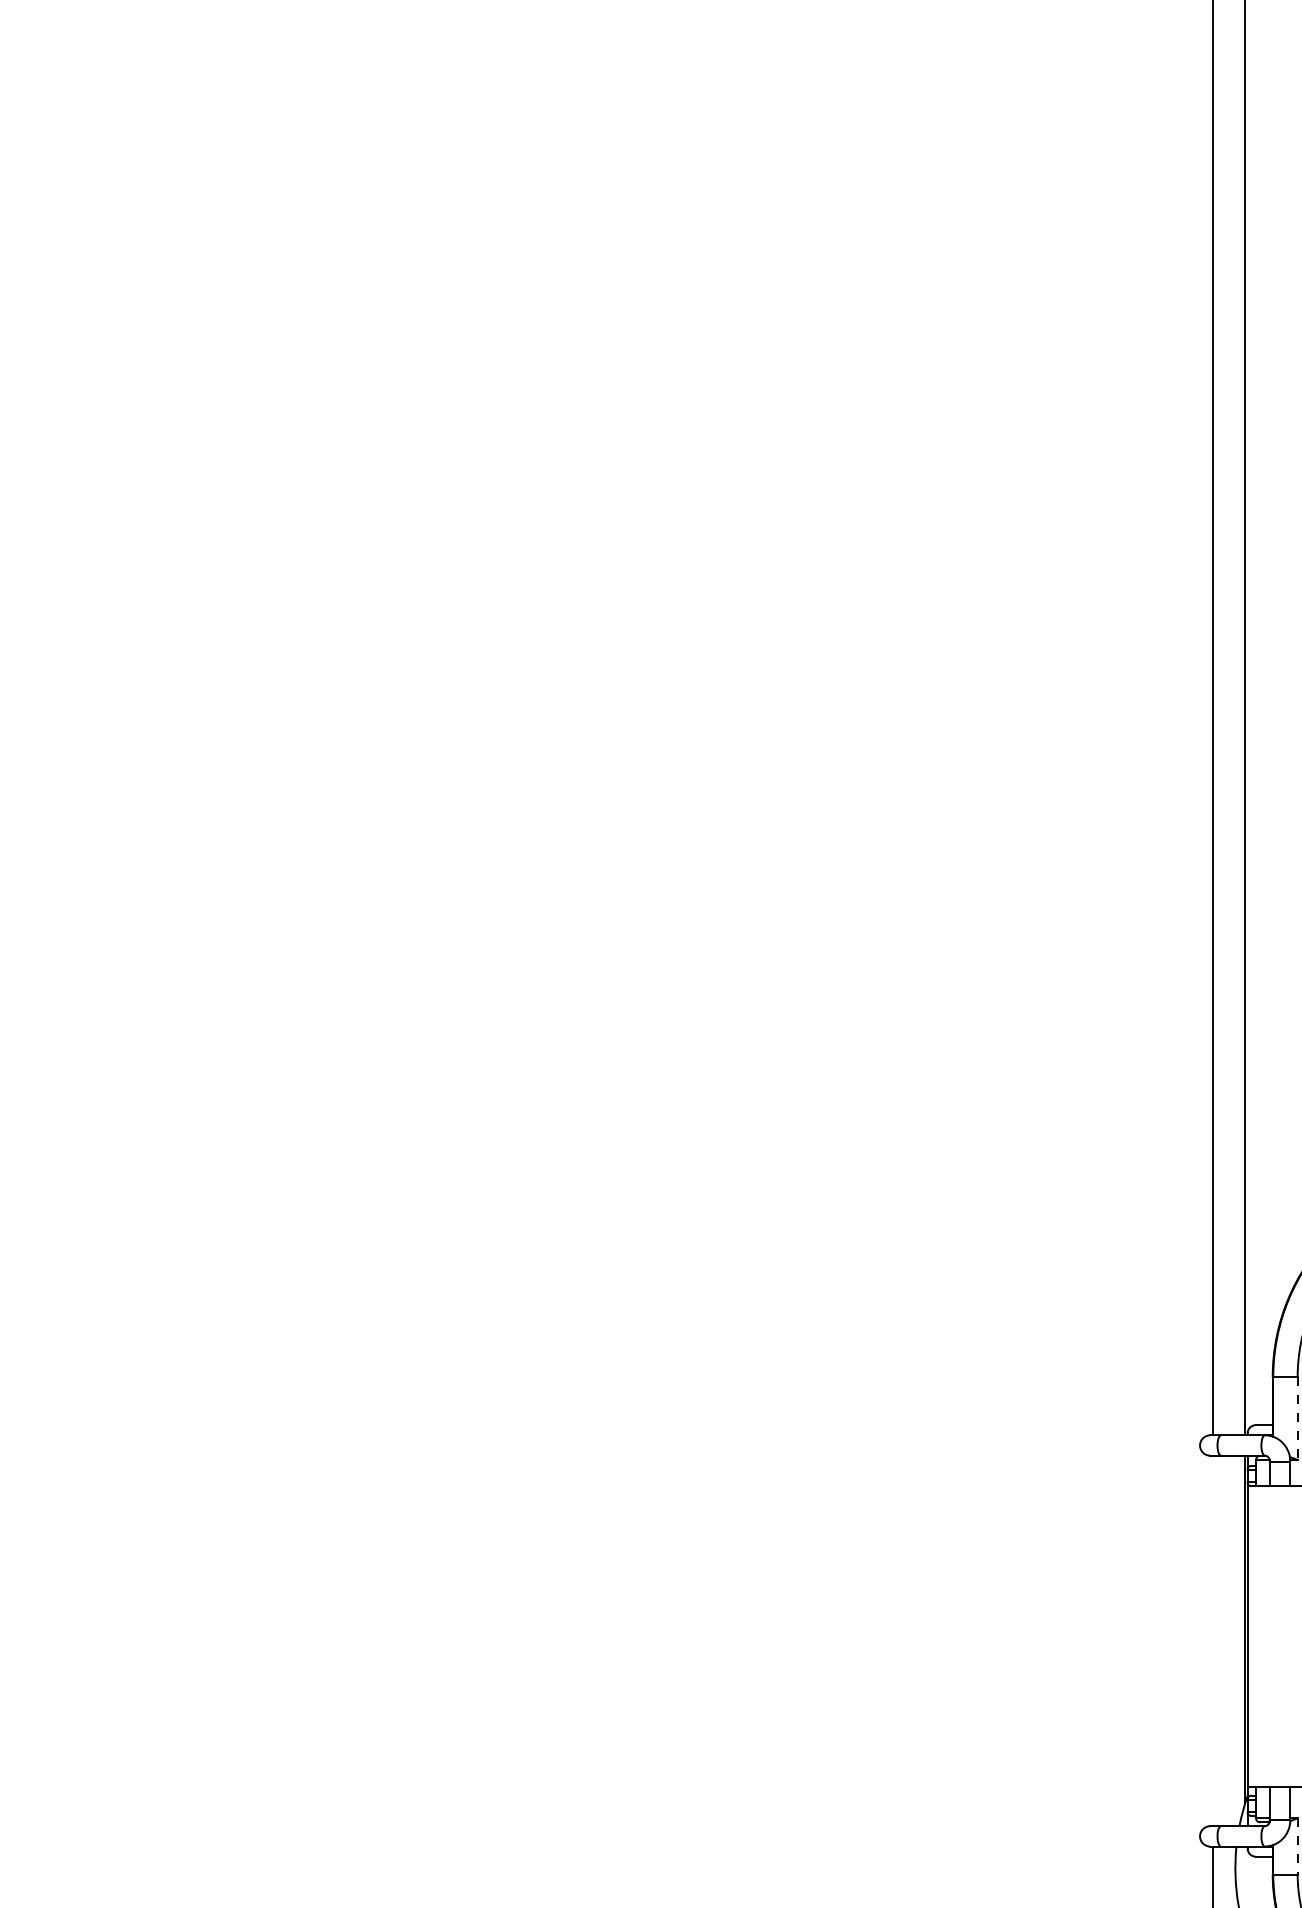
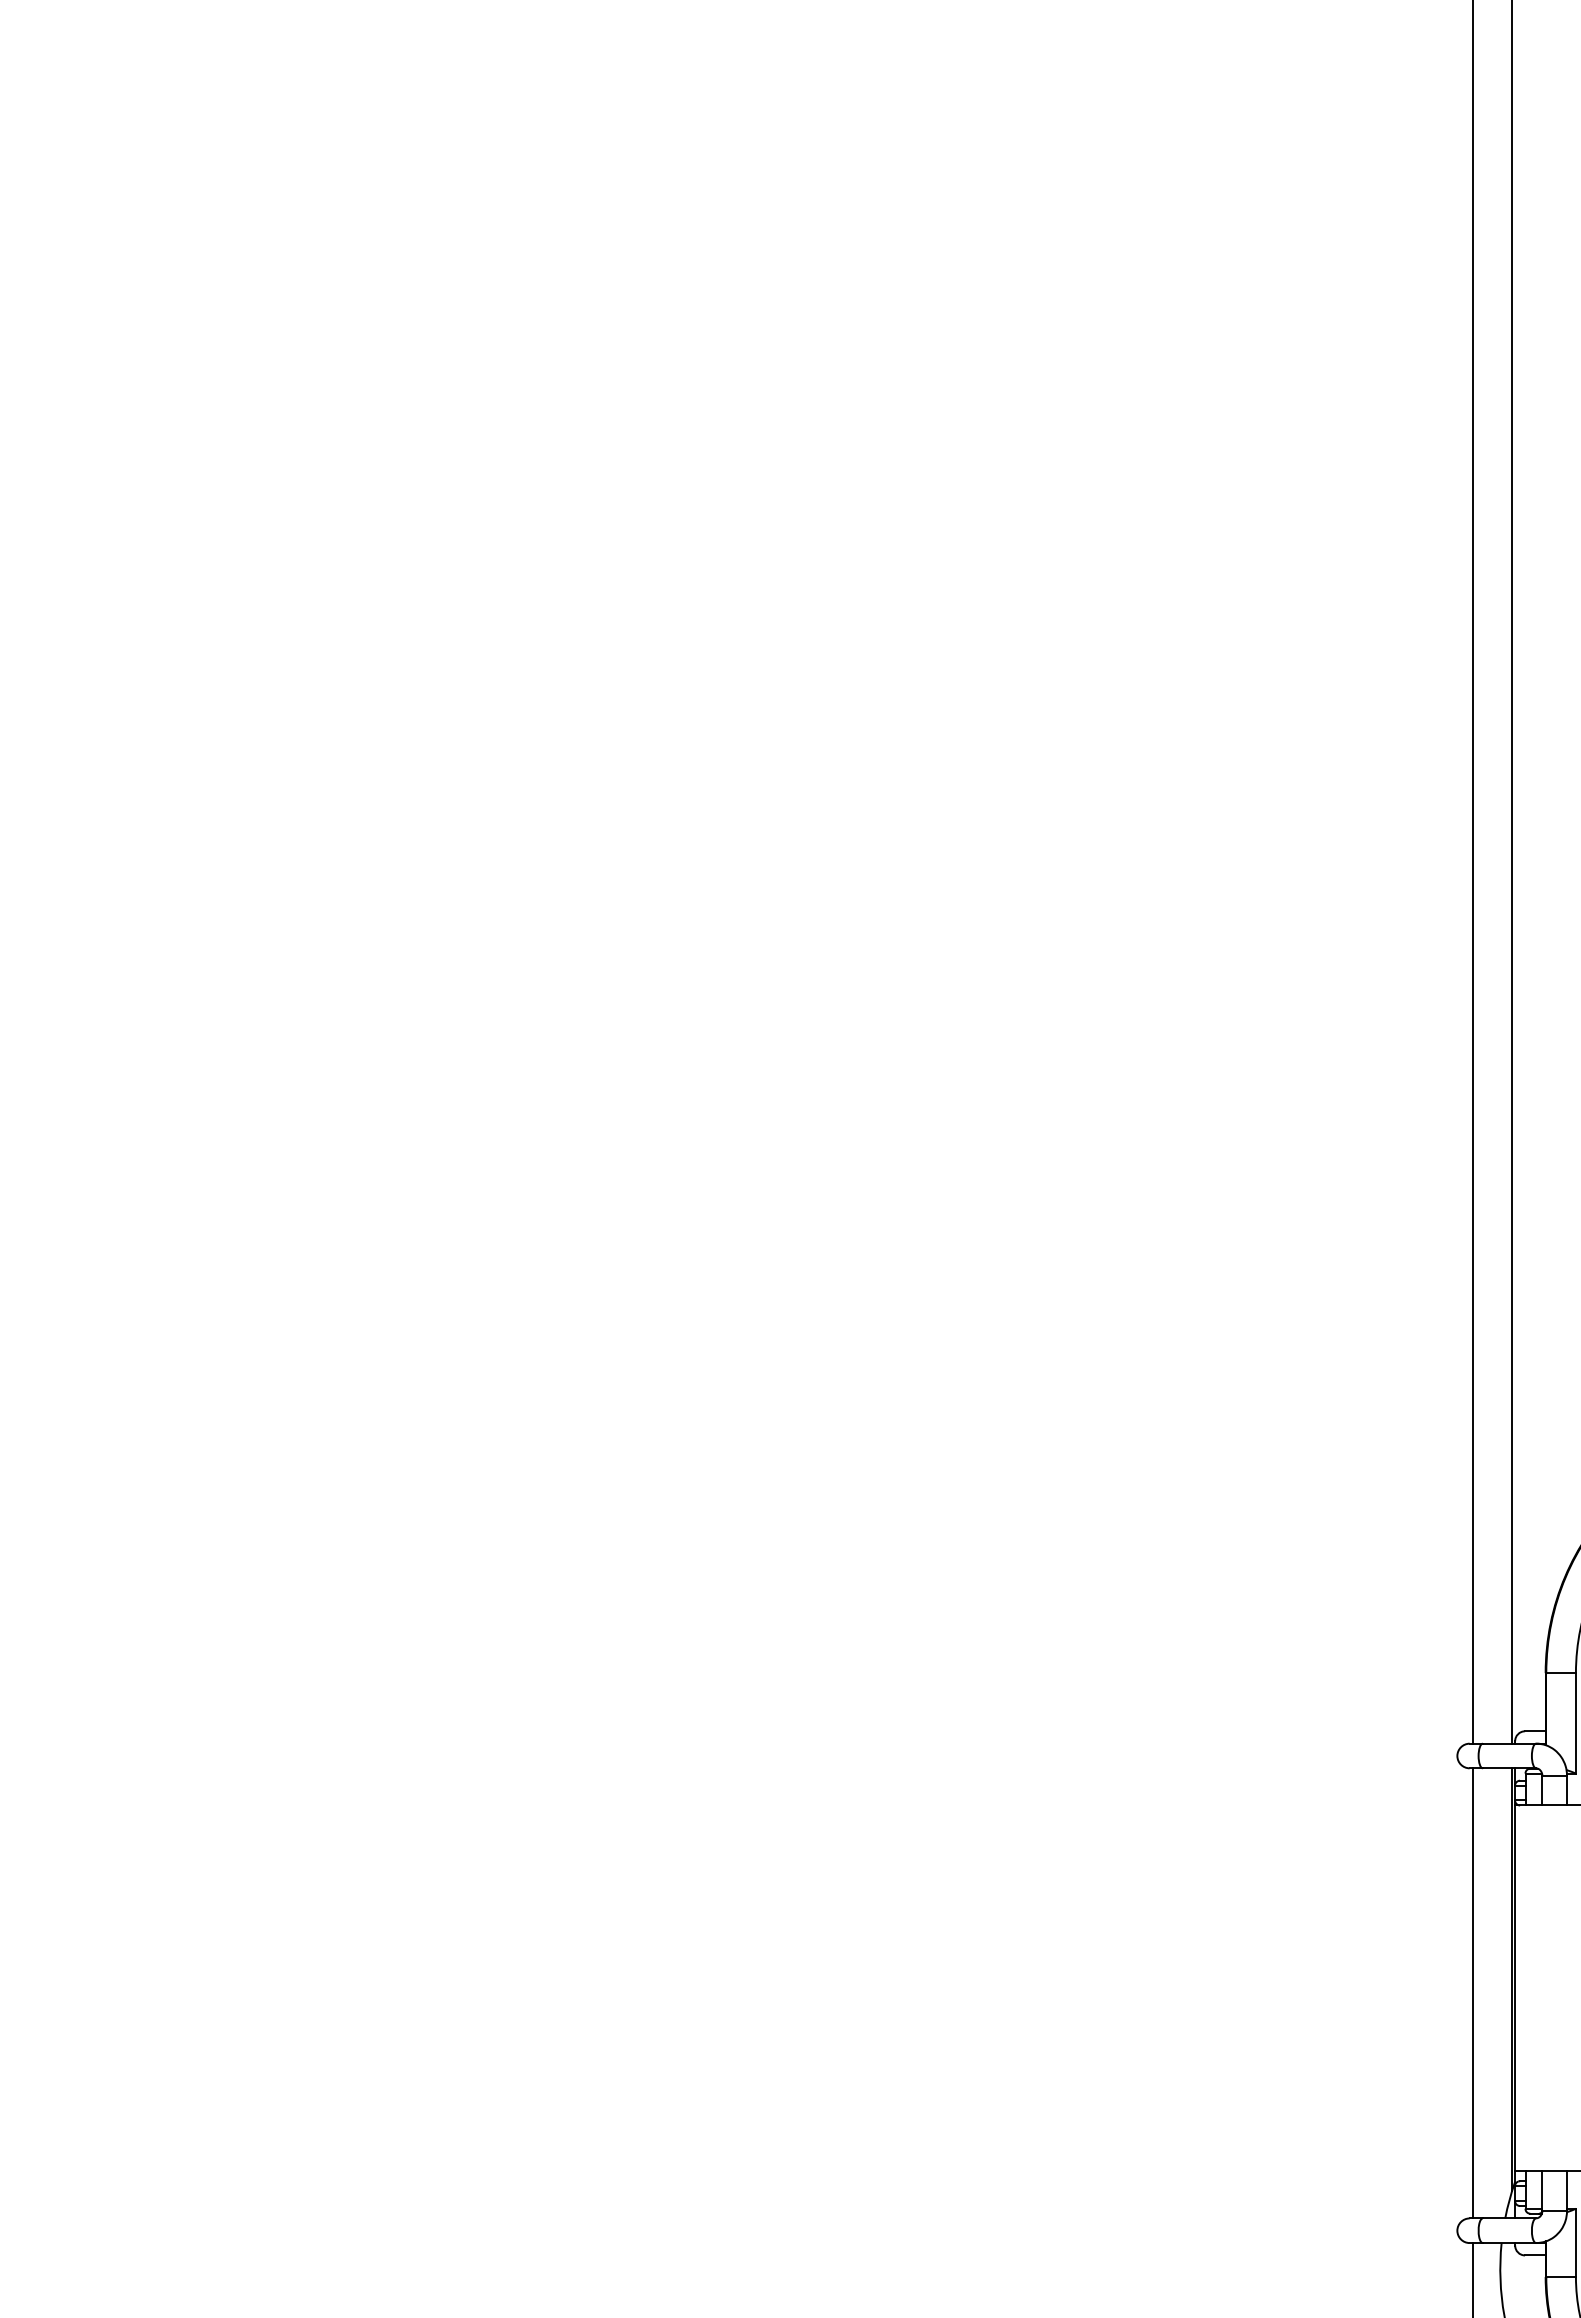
line: (1297, 1418) -> (1575, 1723), dashed -> solid
line: (1212, 1641) -> (1472, 1993), added
line: (1297, 1846) -> (1575, 2243), dashed -> solid

